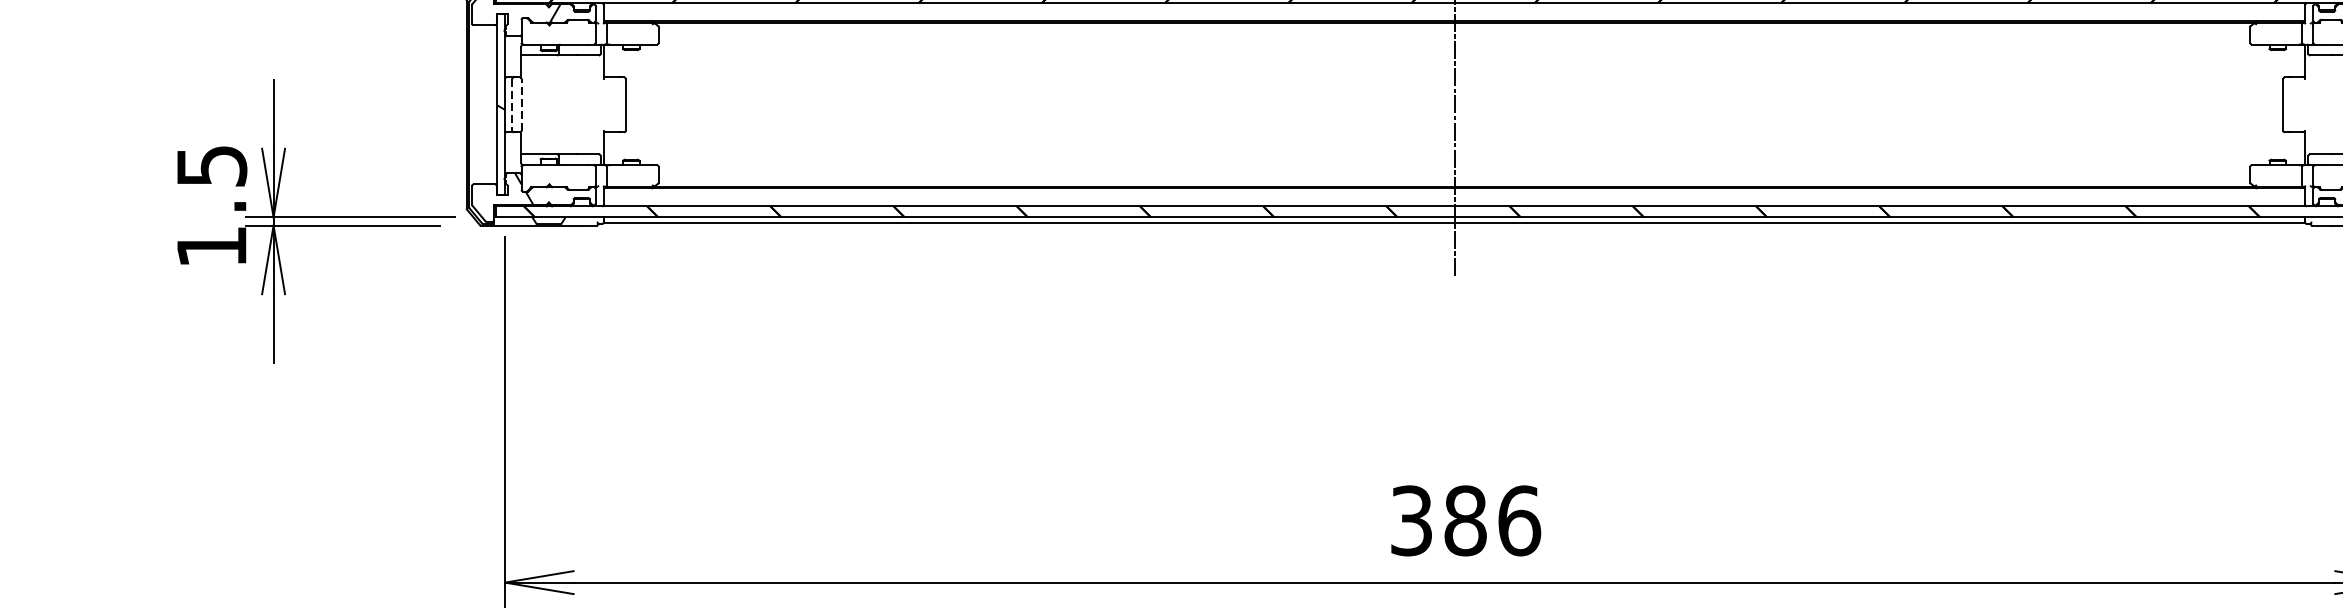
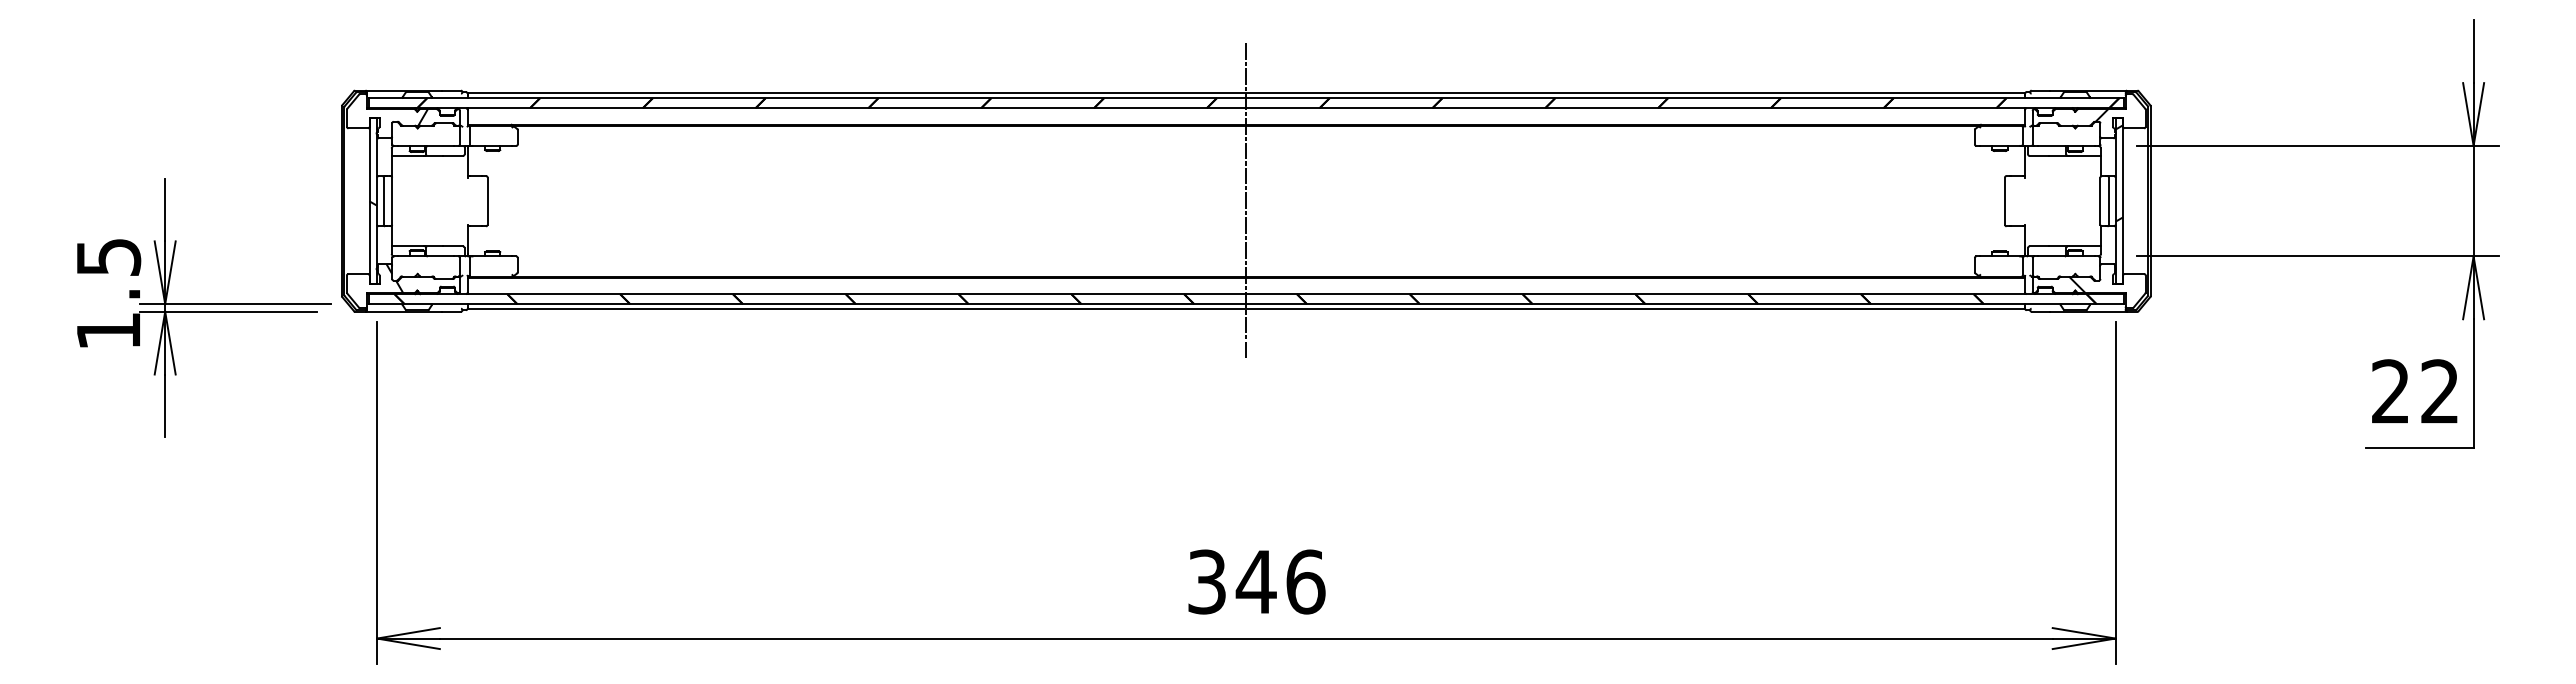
line: (512, 105) -> (383, 201), dashed -> solid
line: (521, 105) -> (392, 201), dashed -> solid
text: (1464, 520) -> (1255, 581), 386 -> 346

